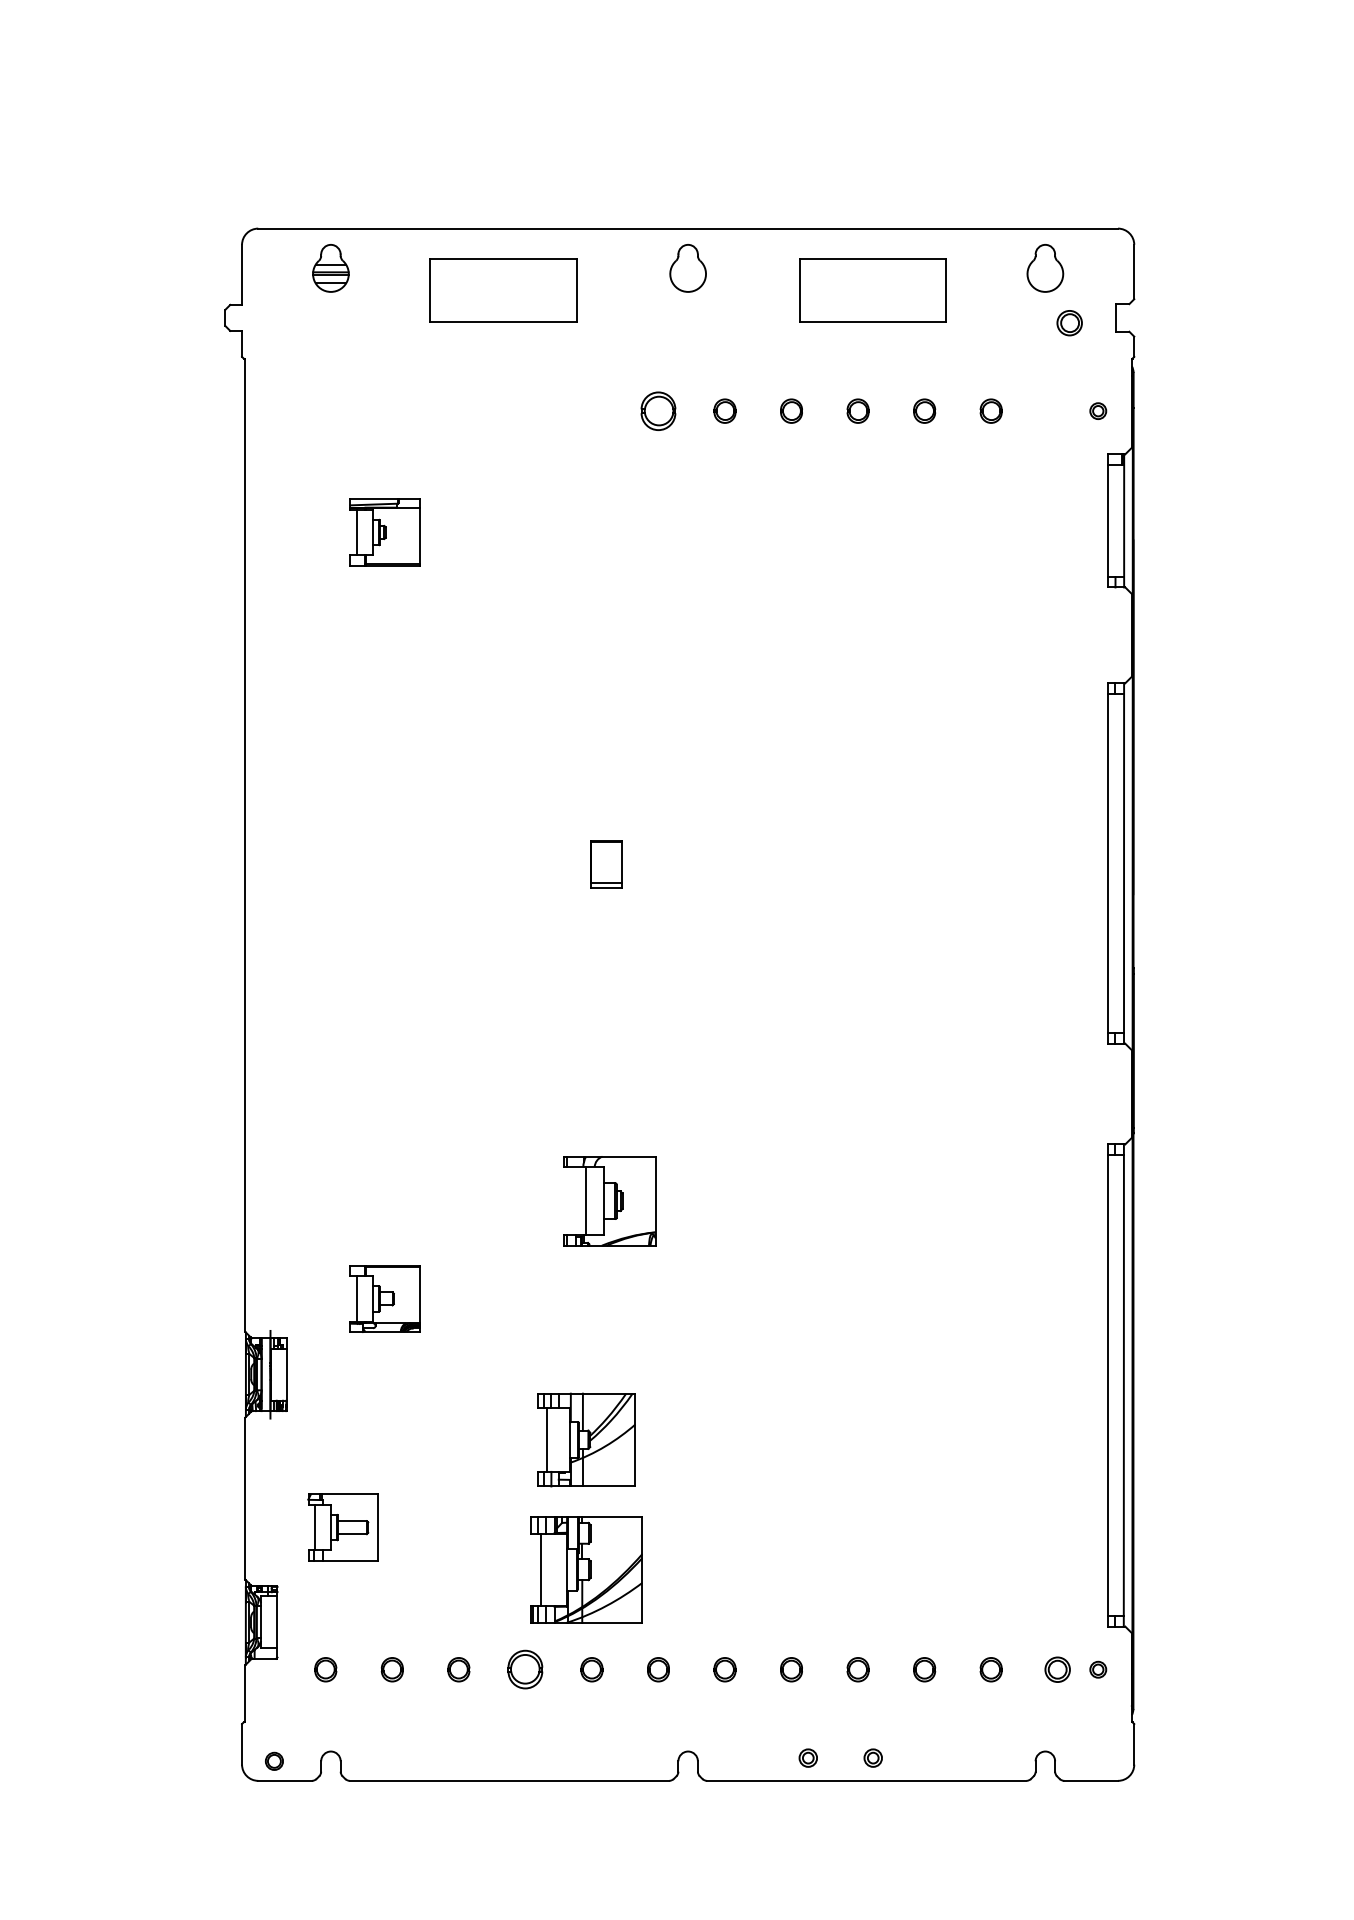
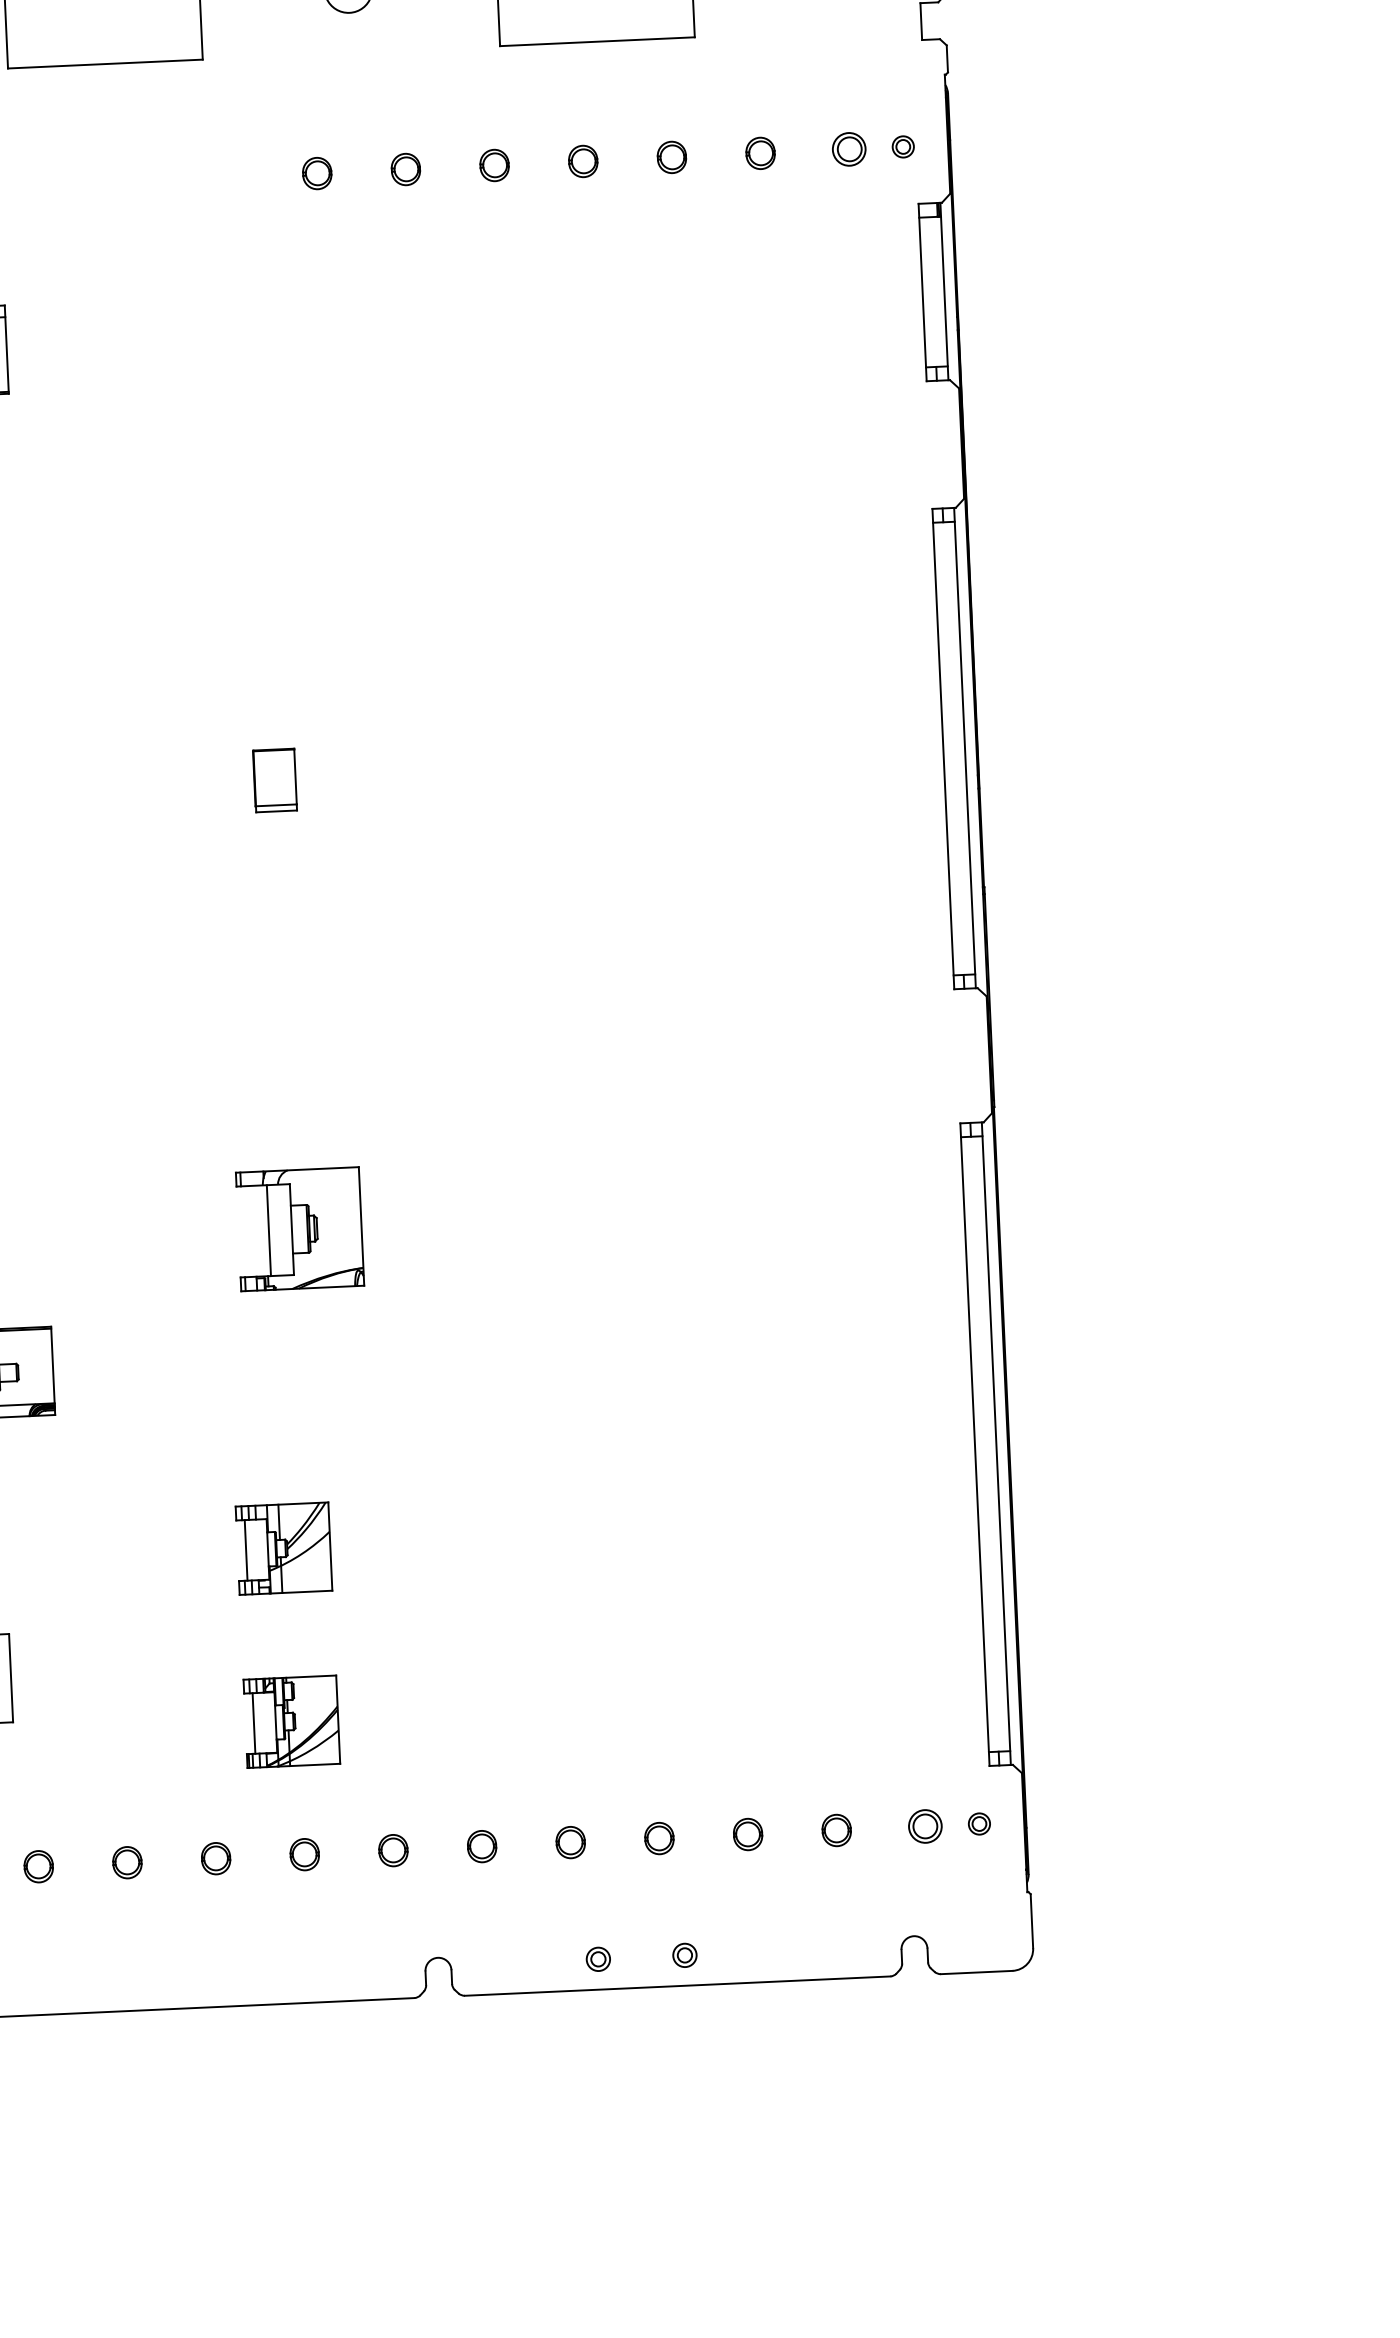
part: (1069, 323) -> (848, 149), moved
part: (658, 410) -> (317, 172), size x0.62
part: (586, 1439) -> (283, 1548), size x0.71
part: (586, 1569) -> (291, 1721), size x0.62
part: (525, 1669) -> (216, 1858), size x0.62

